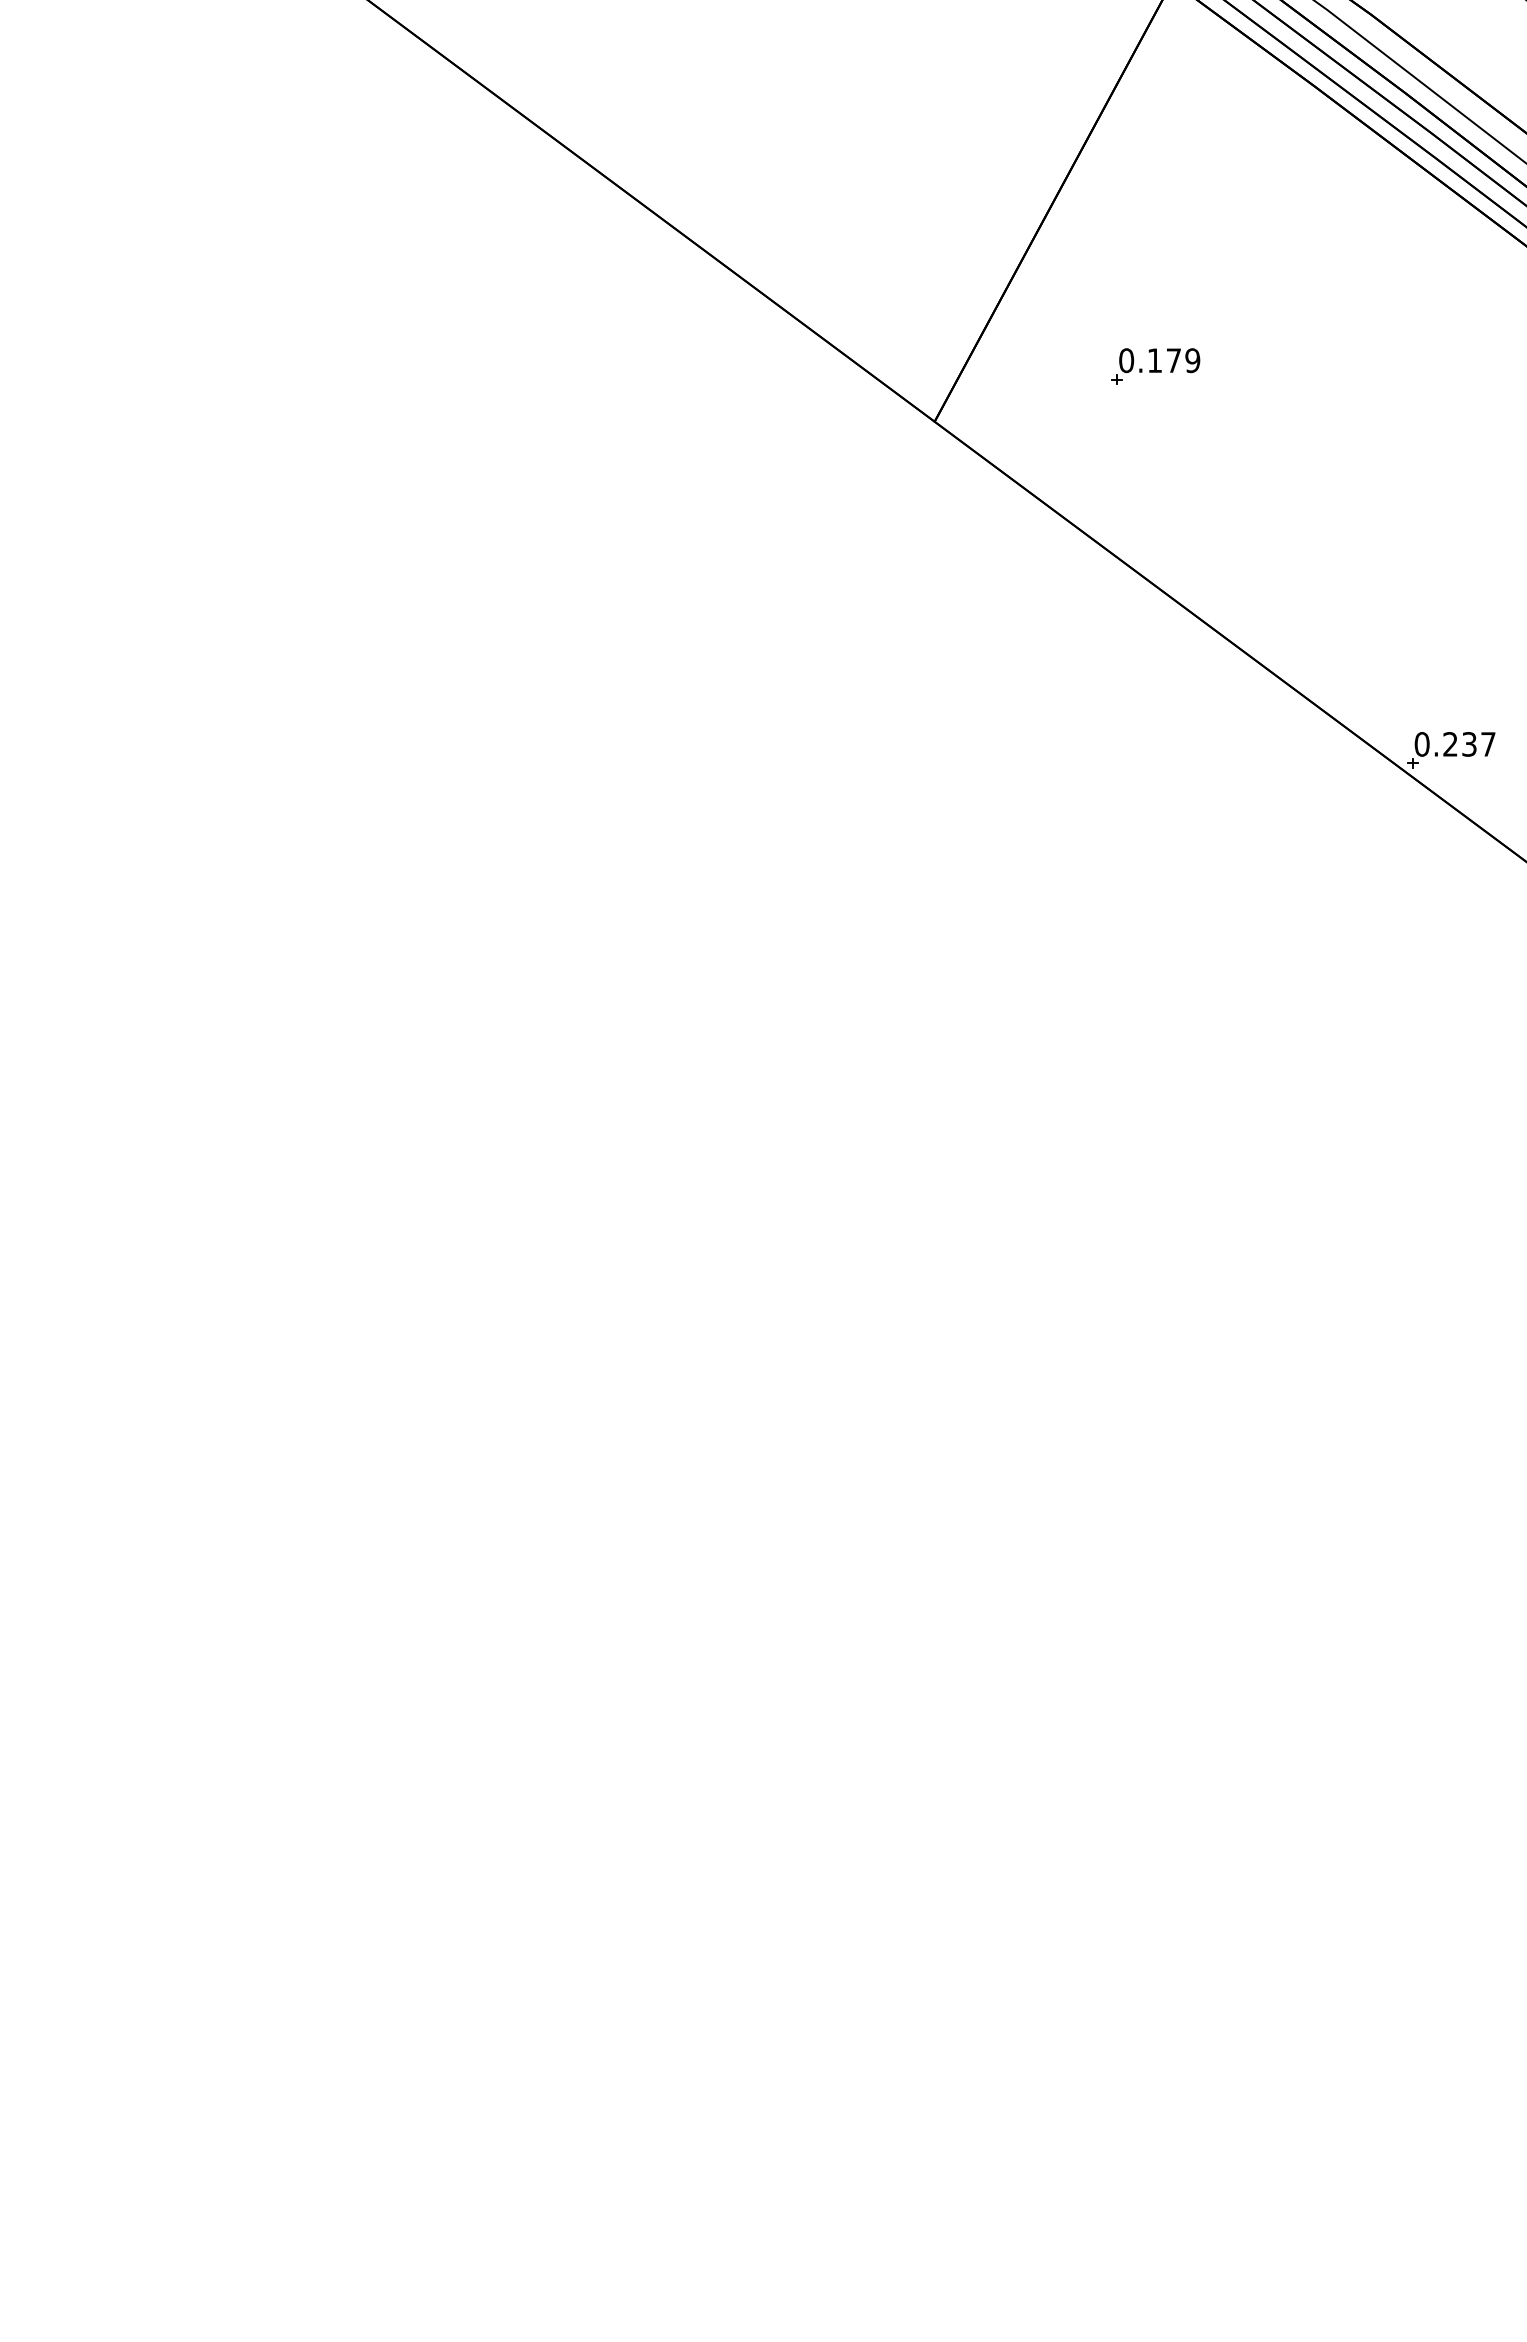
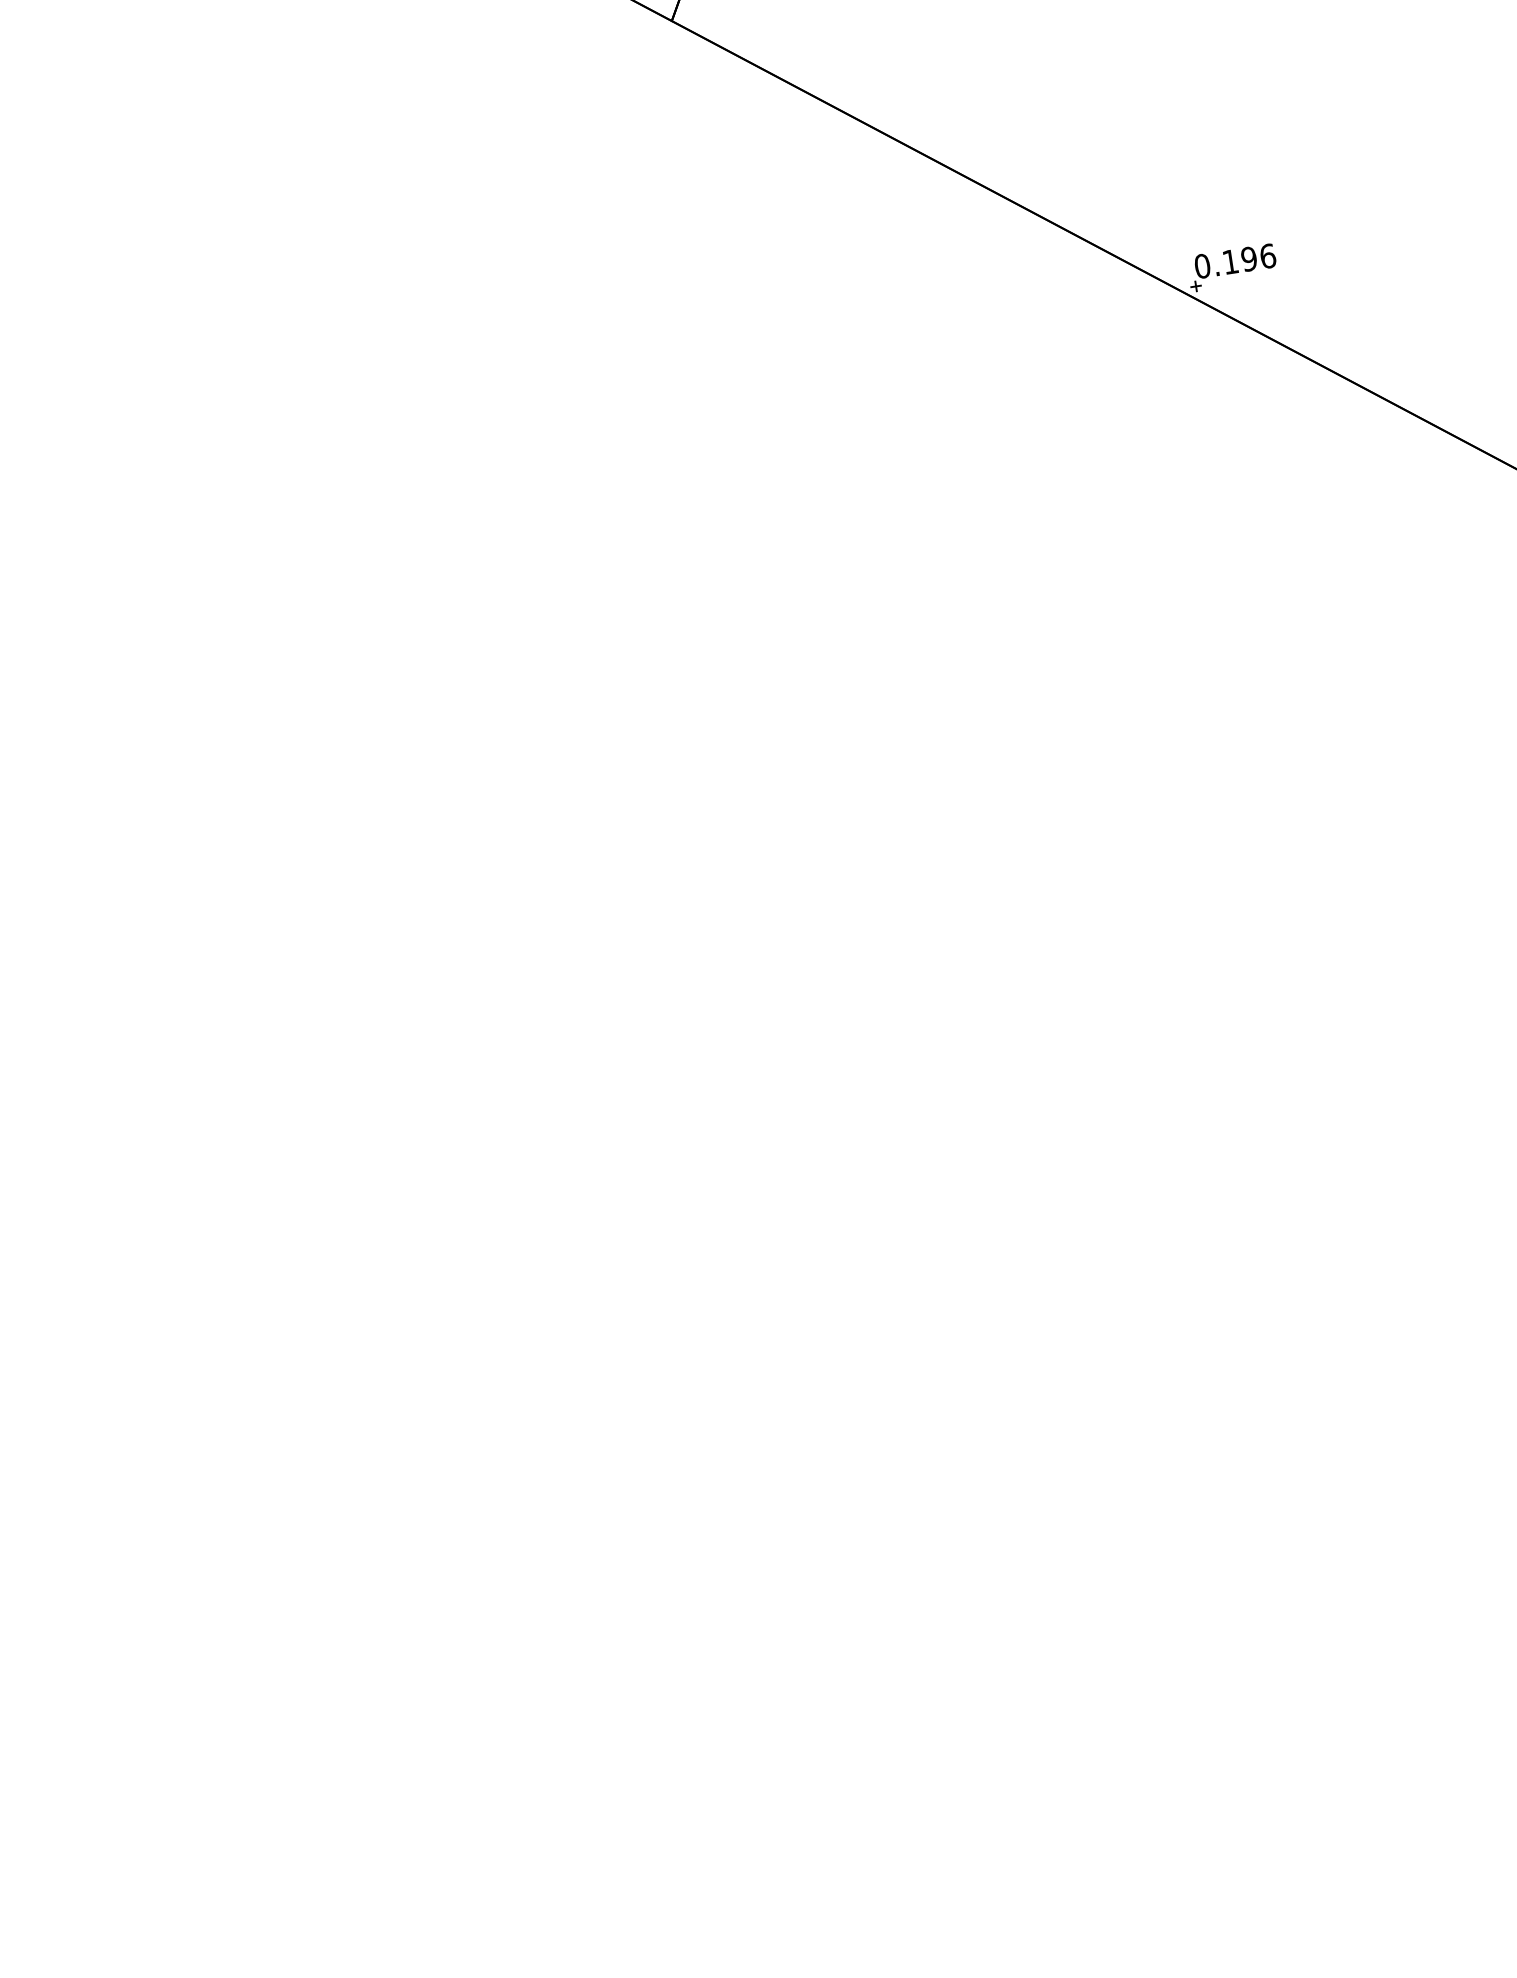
text: (1469, 744) -> (1249, 259), 0.237 -> 0.196

